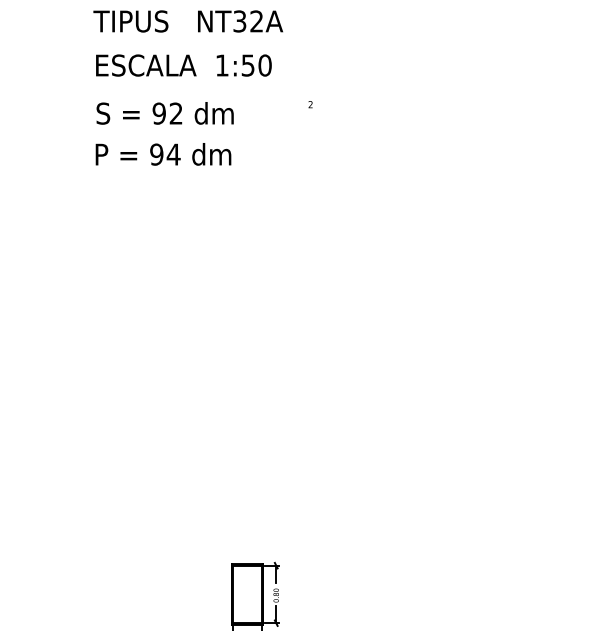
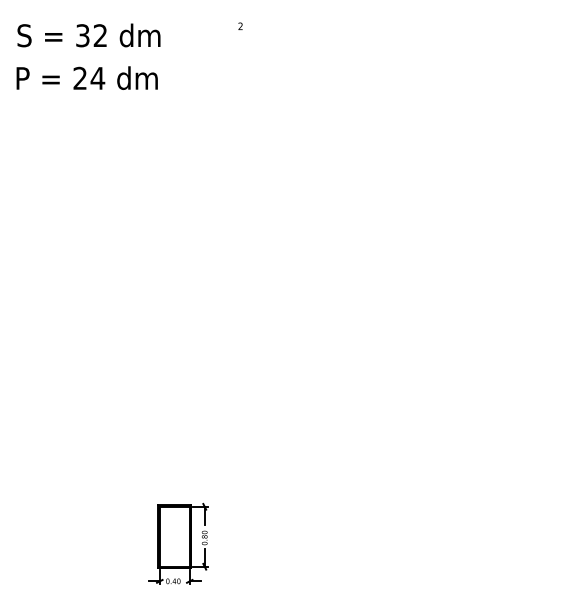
text: (158, 113) -> (82, 35), 92 -> 32
text: (156, 154) -> (79, 78), 94 -> 24

